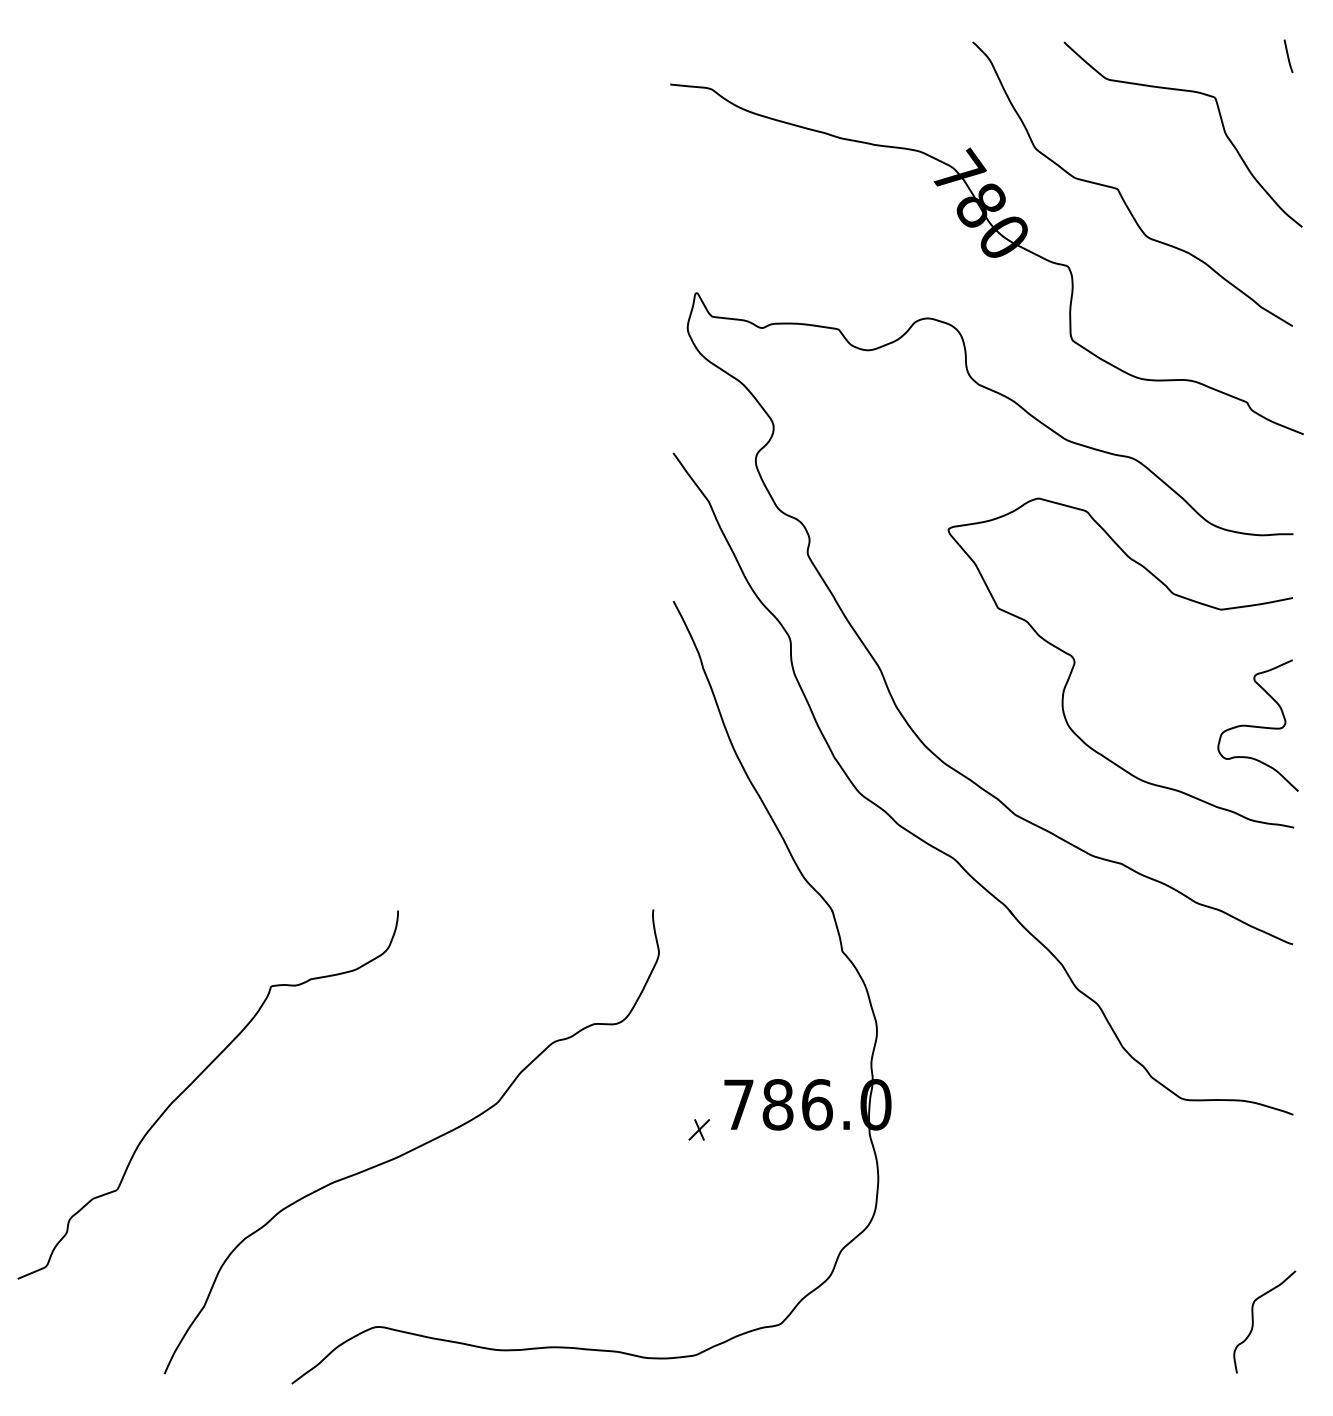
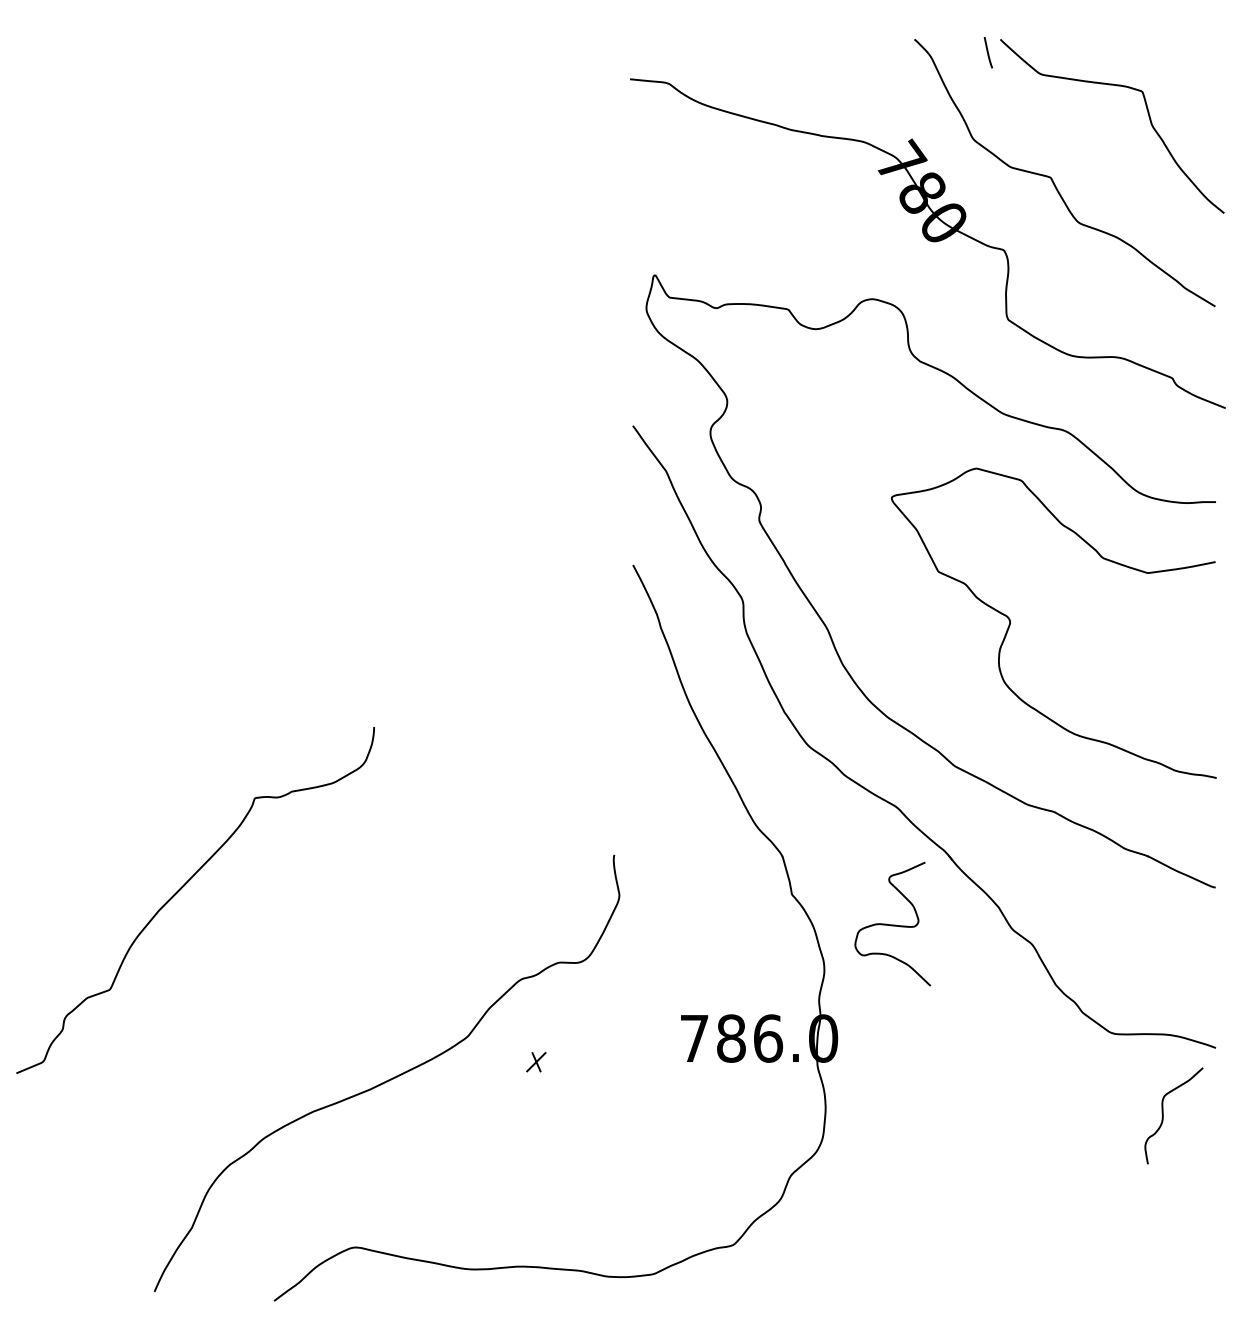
line: (1288, 56) -> (988, 52), moved
curve: (1257, 726) -> (892, 924), moved
curve: (195, 1081) -> (183, 887), moved
part: (699, 1130) -> (536, 1062), moved
curve: (1253, 1321) -> (1163, 1115), moved

